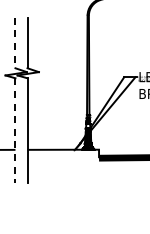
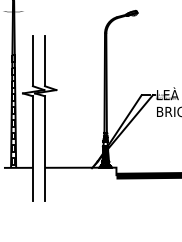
line: (15, 43) -> (32, 61), dashed -> solid
line: (15, 131) -> (32, 149), dashed -> solid

